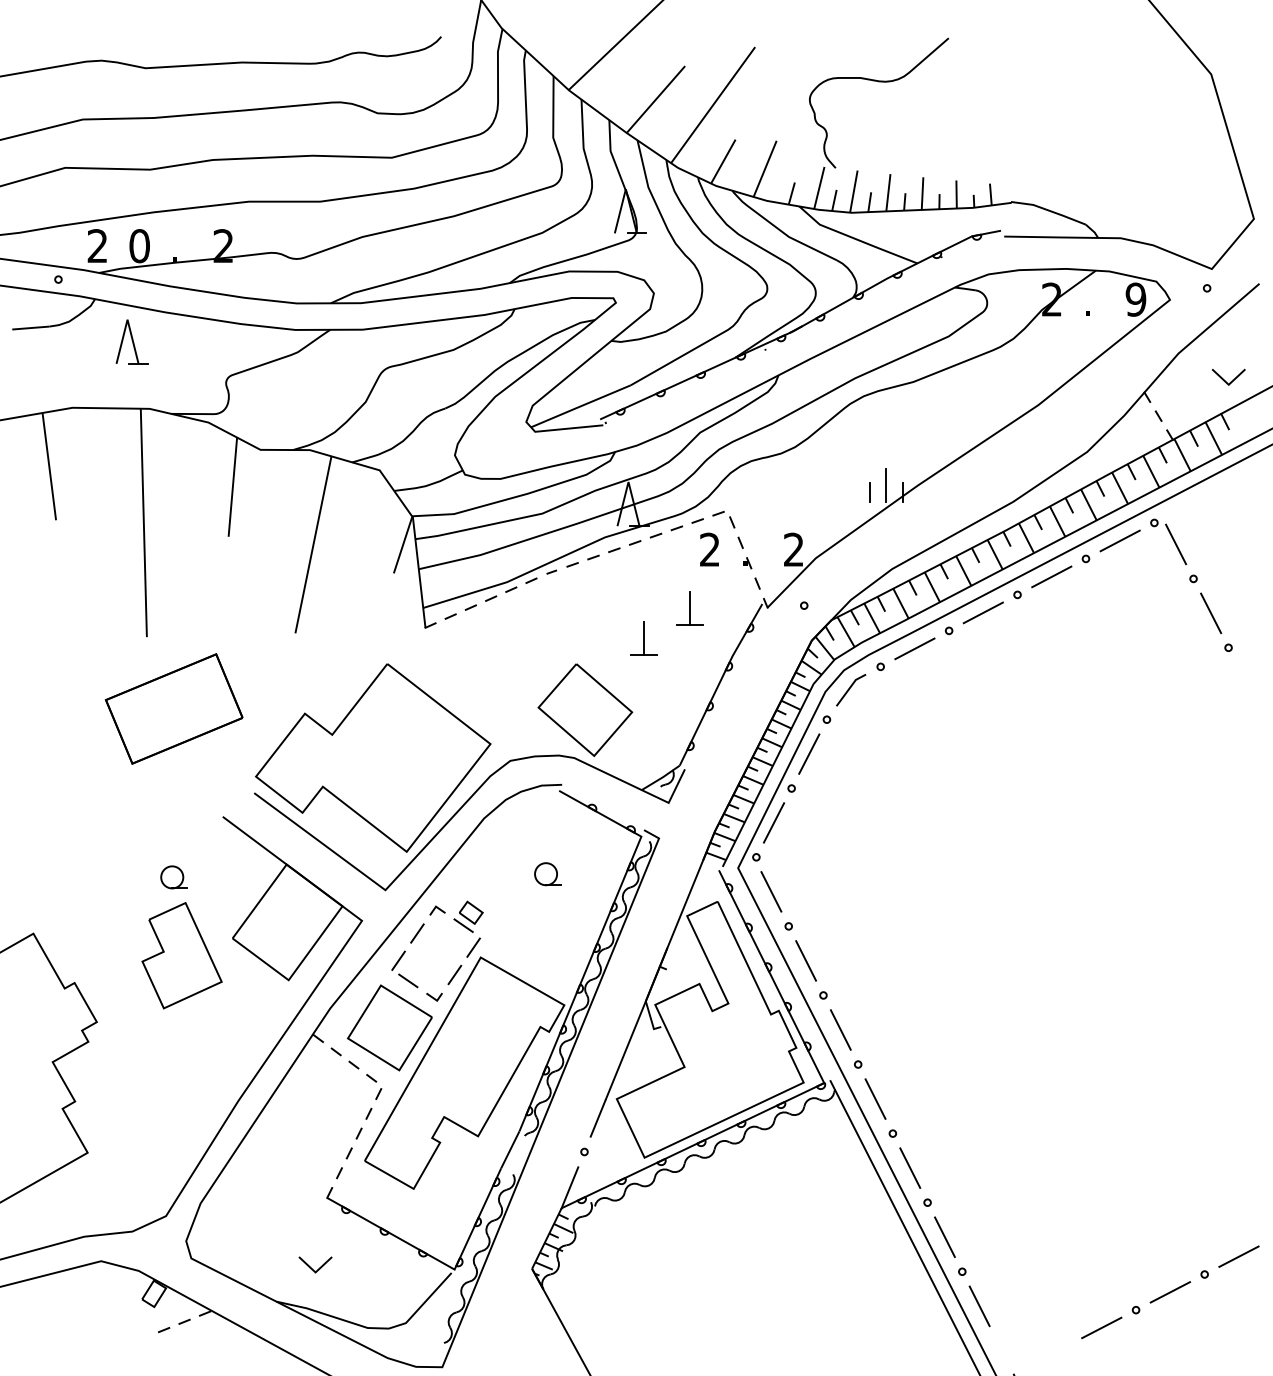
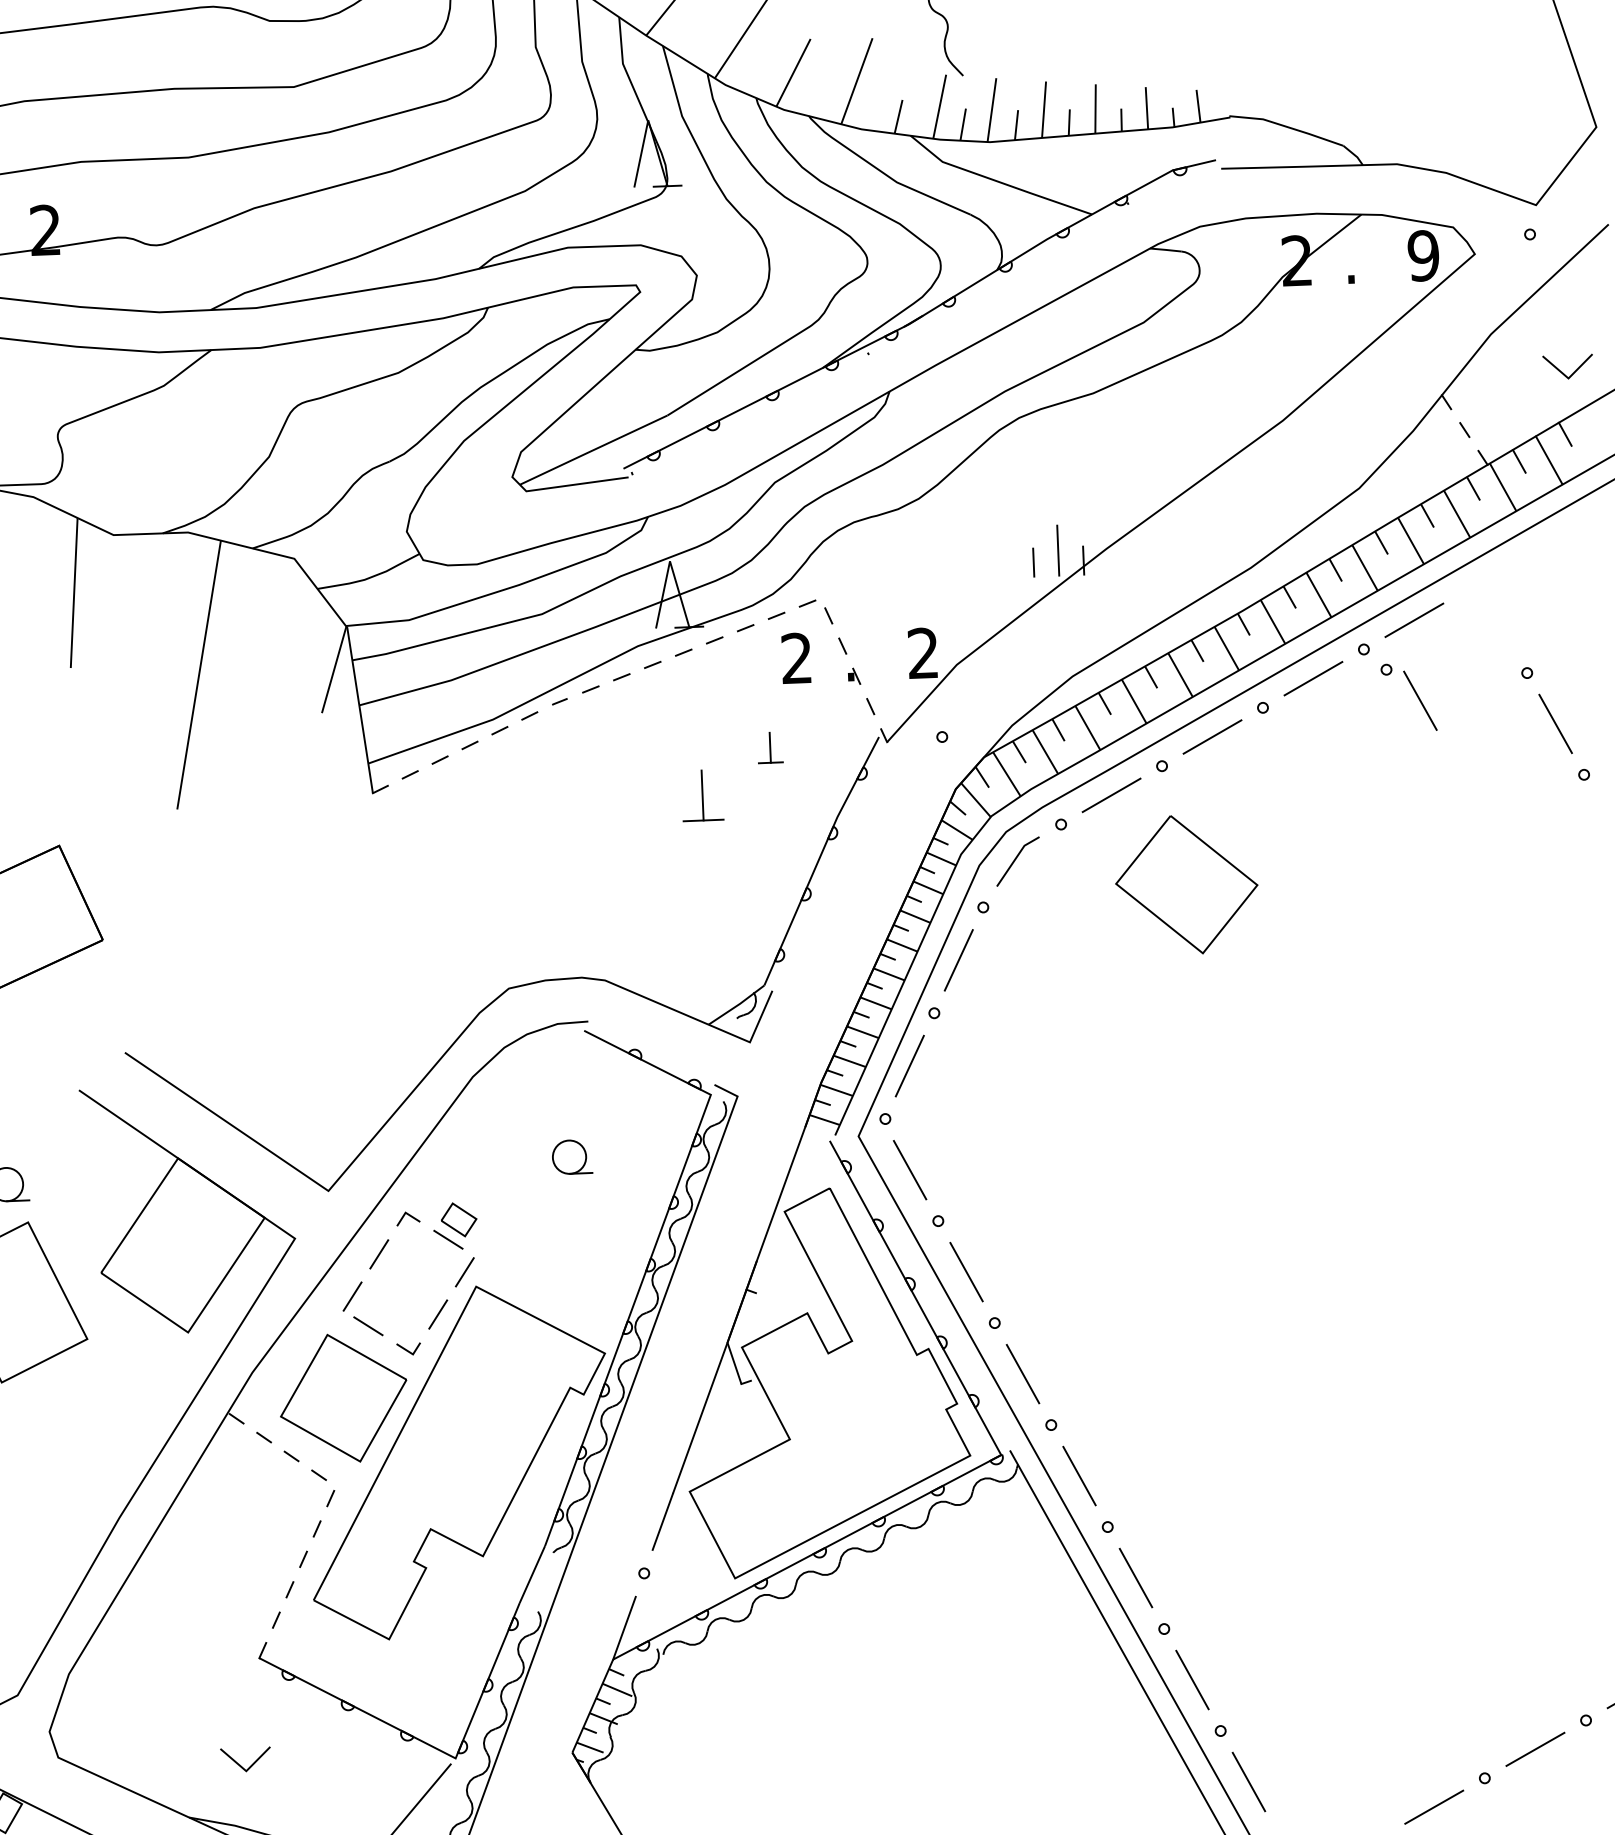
part: (1168, 541) -> (1408, 696), moved
part: (689, 608) -> (769, 748), size x0.6
part: (585, 710) -> (1187, 885), moved
part: (373, 757) -> (302, 991), removed

